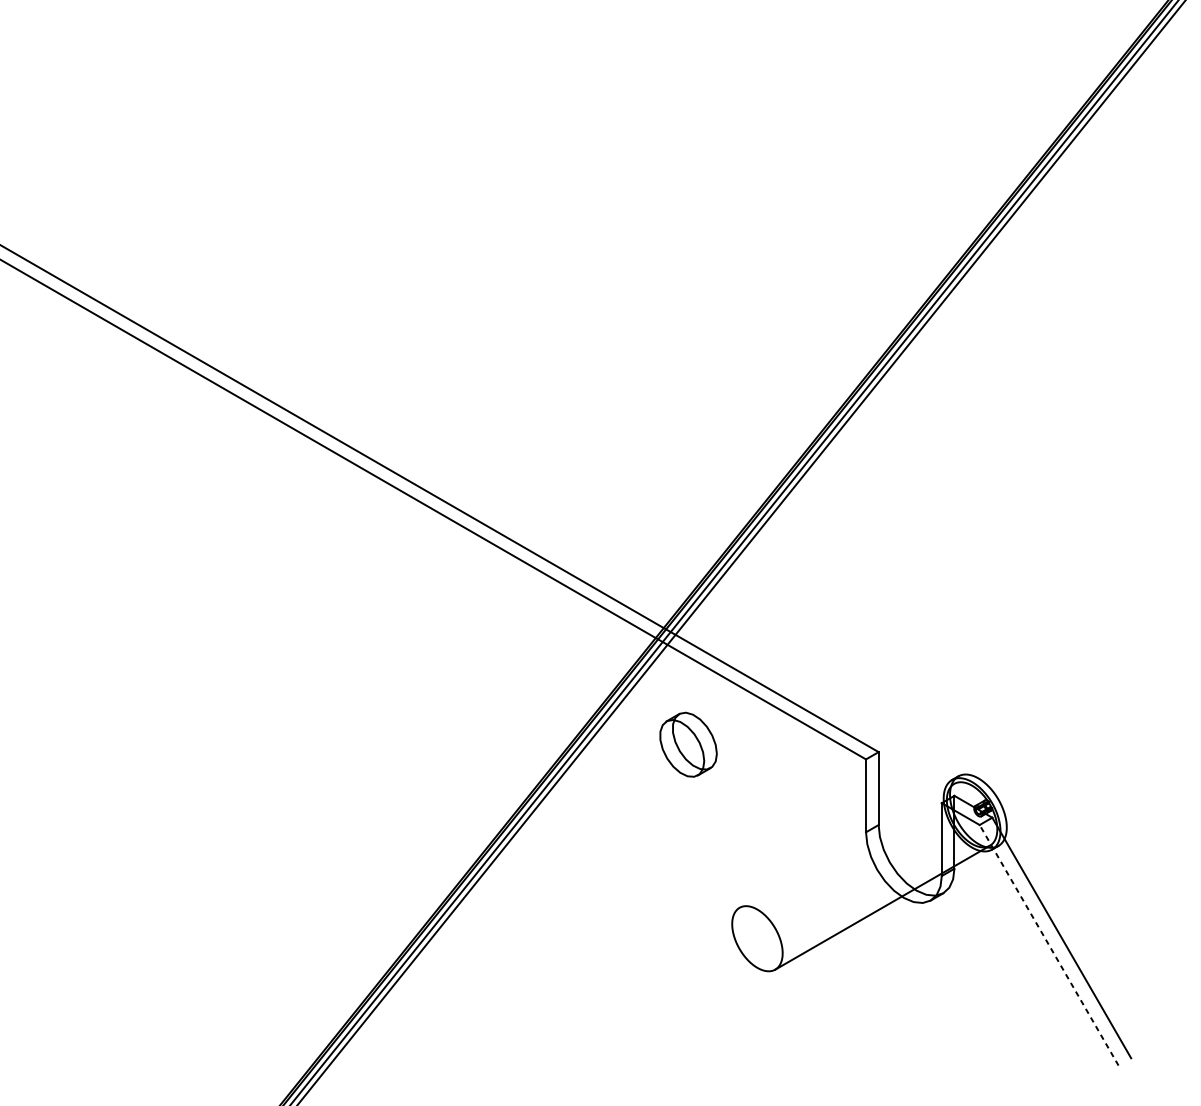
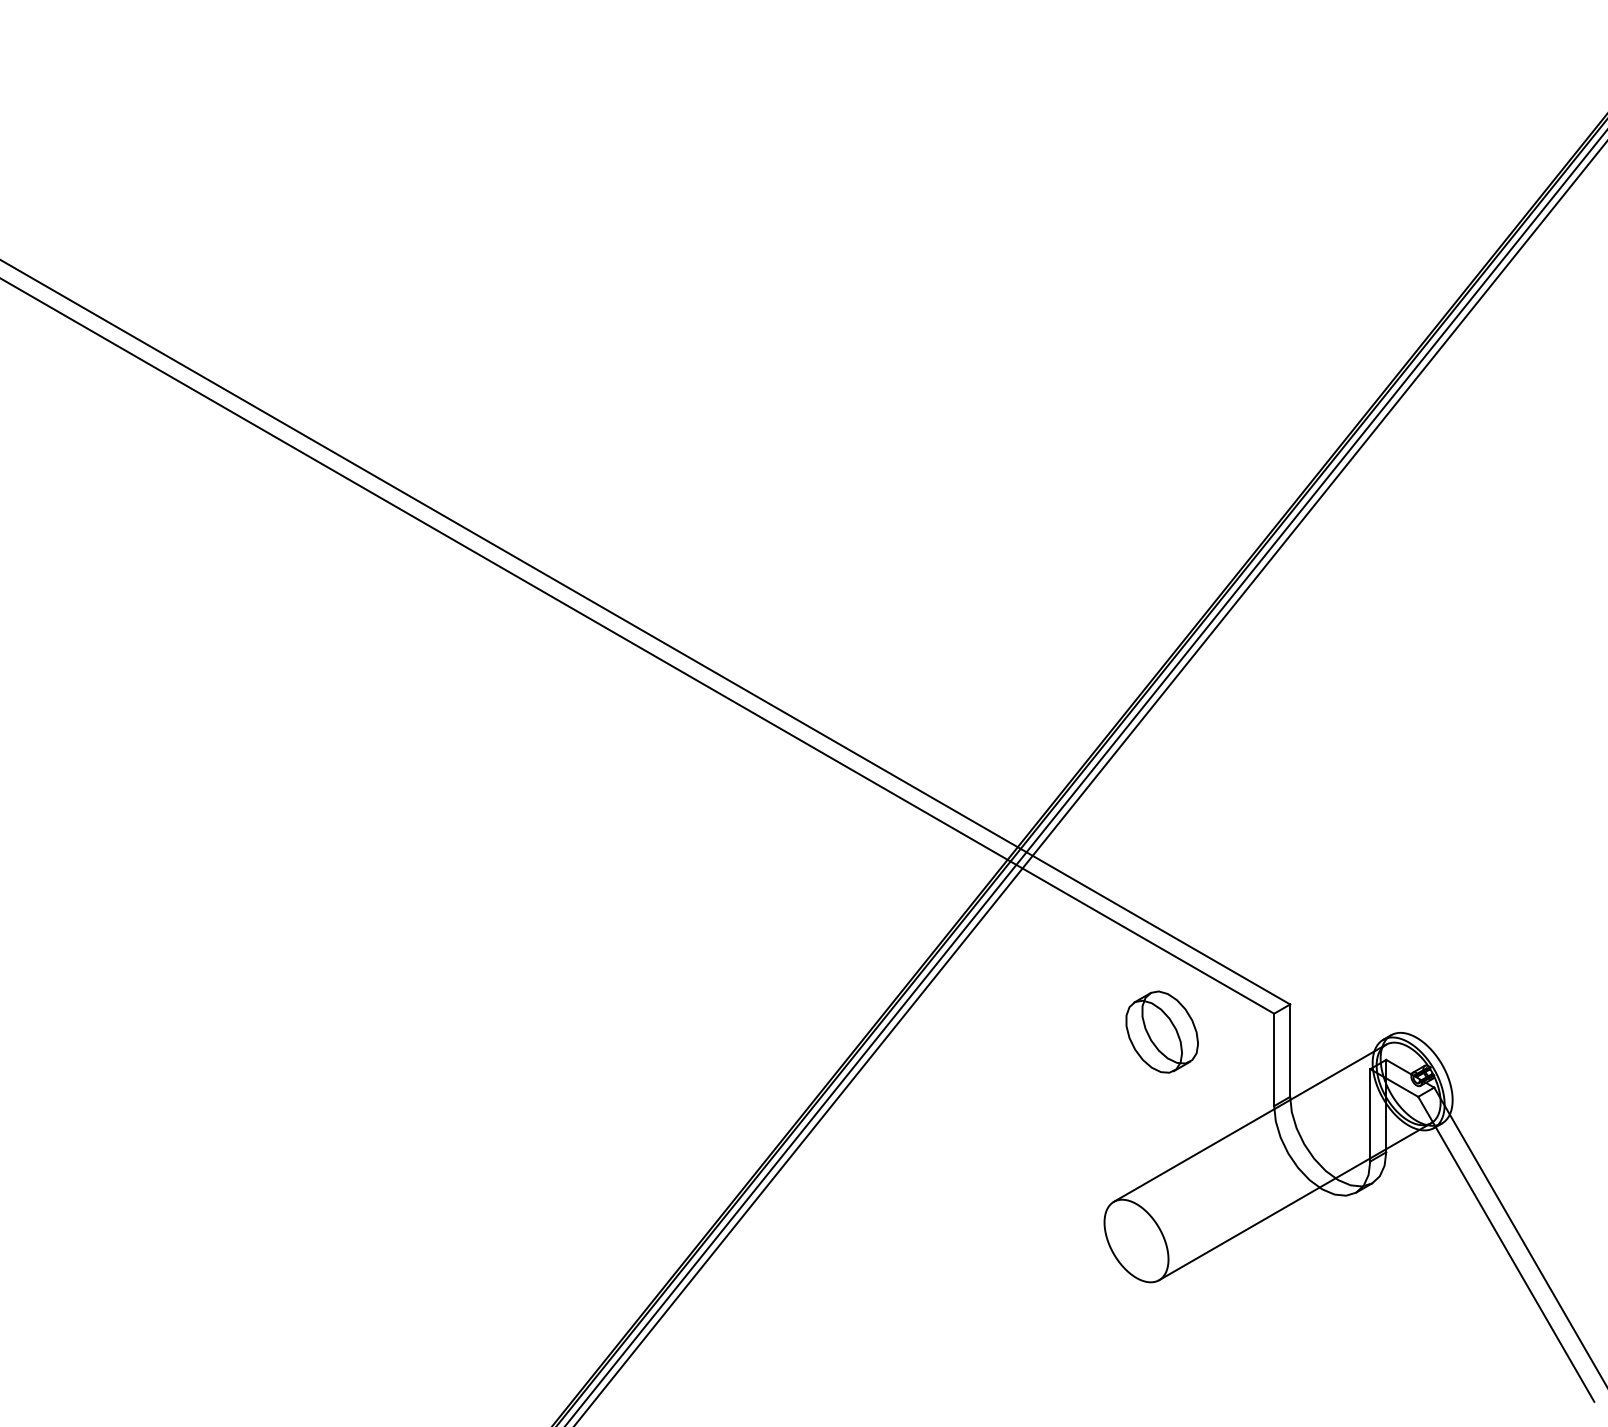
part: (688, 744) -> (1161, 1031), moved
line: (846, 845) -> (1249, 1122), added
line: (1049, 944) -> (1506, 1248), dashed -> solid

